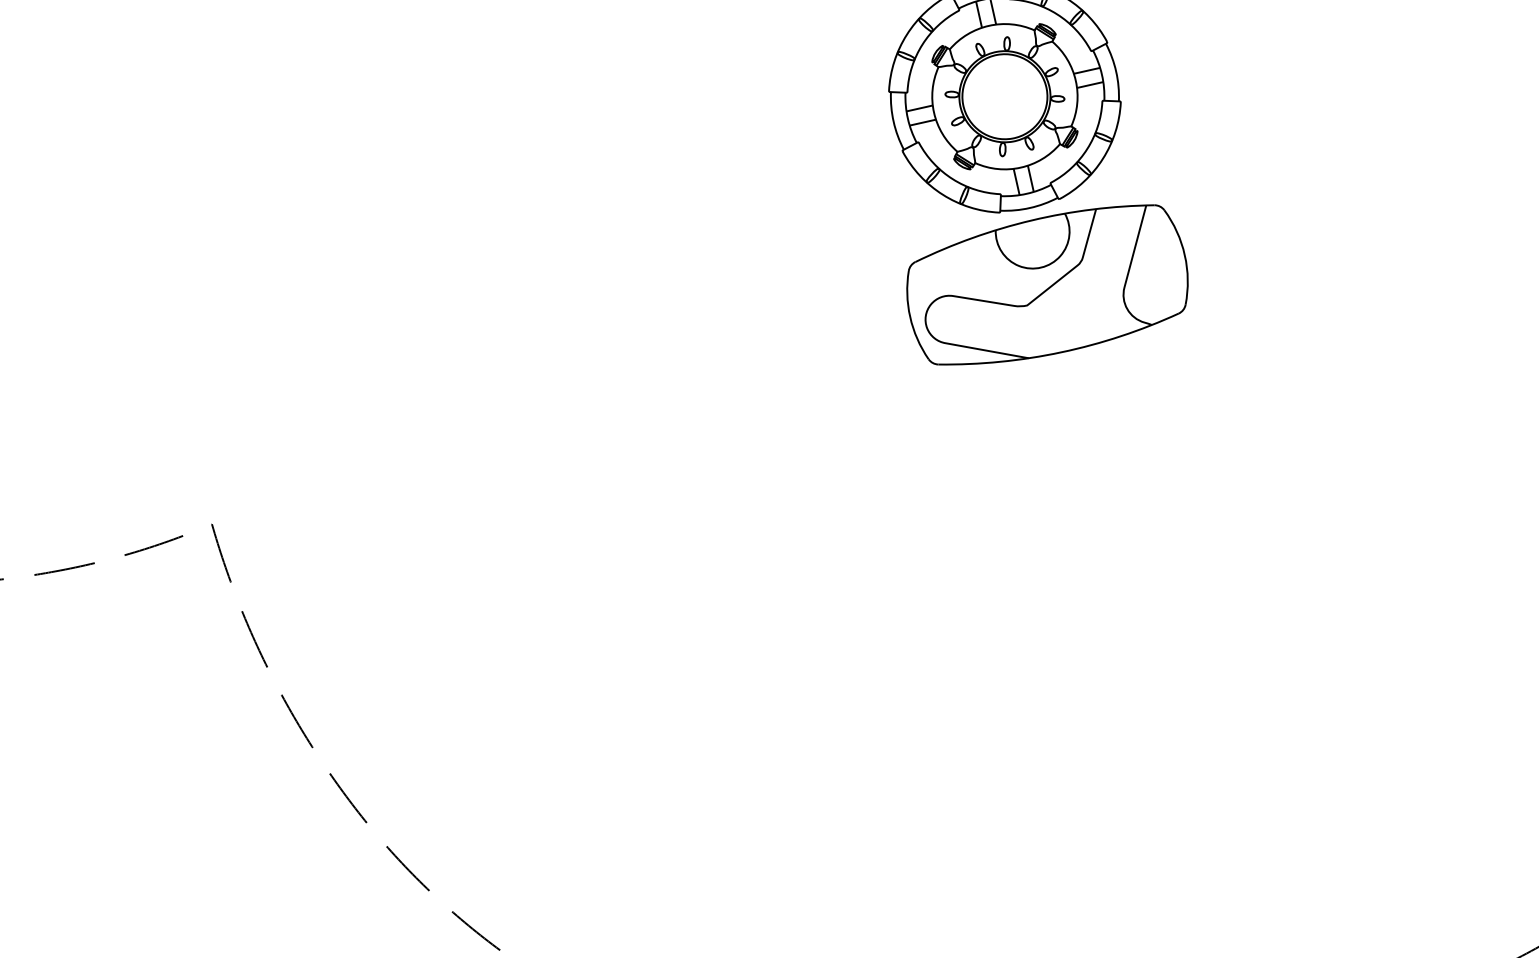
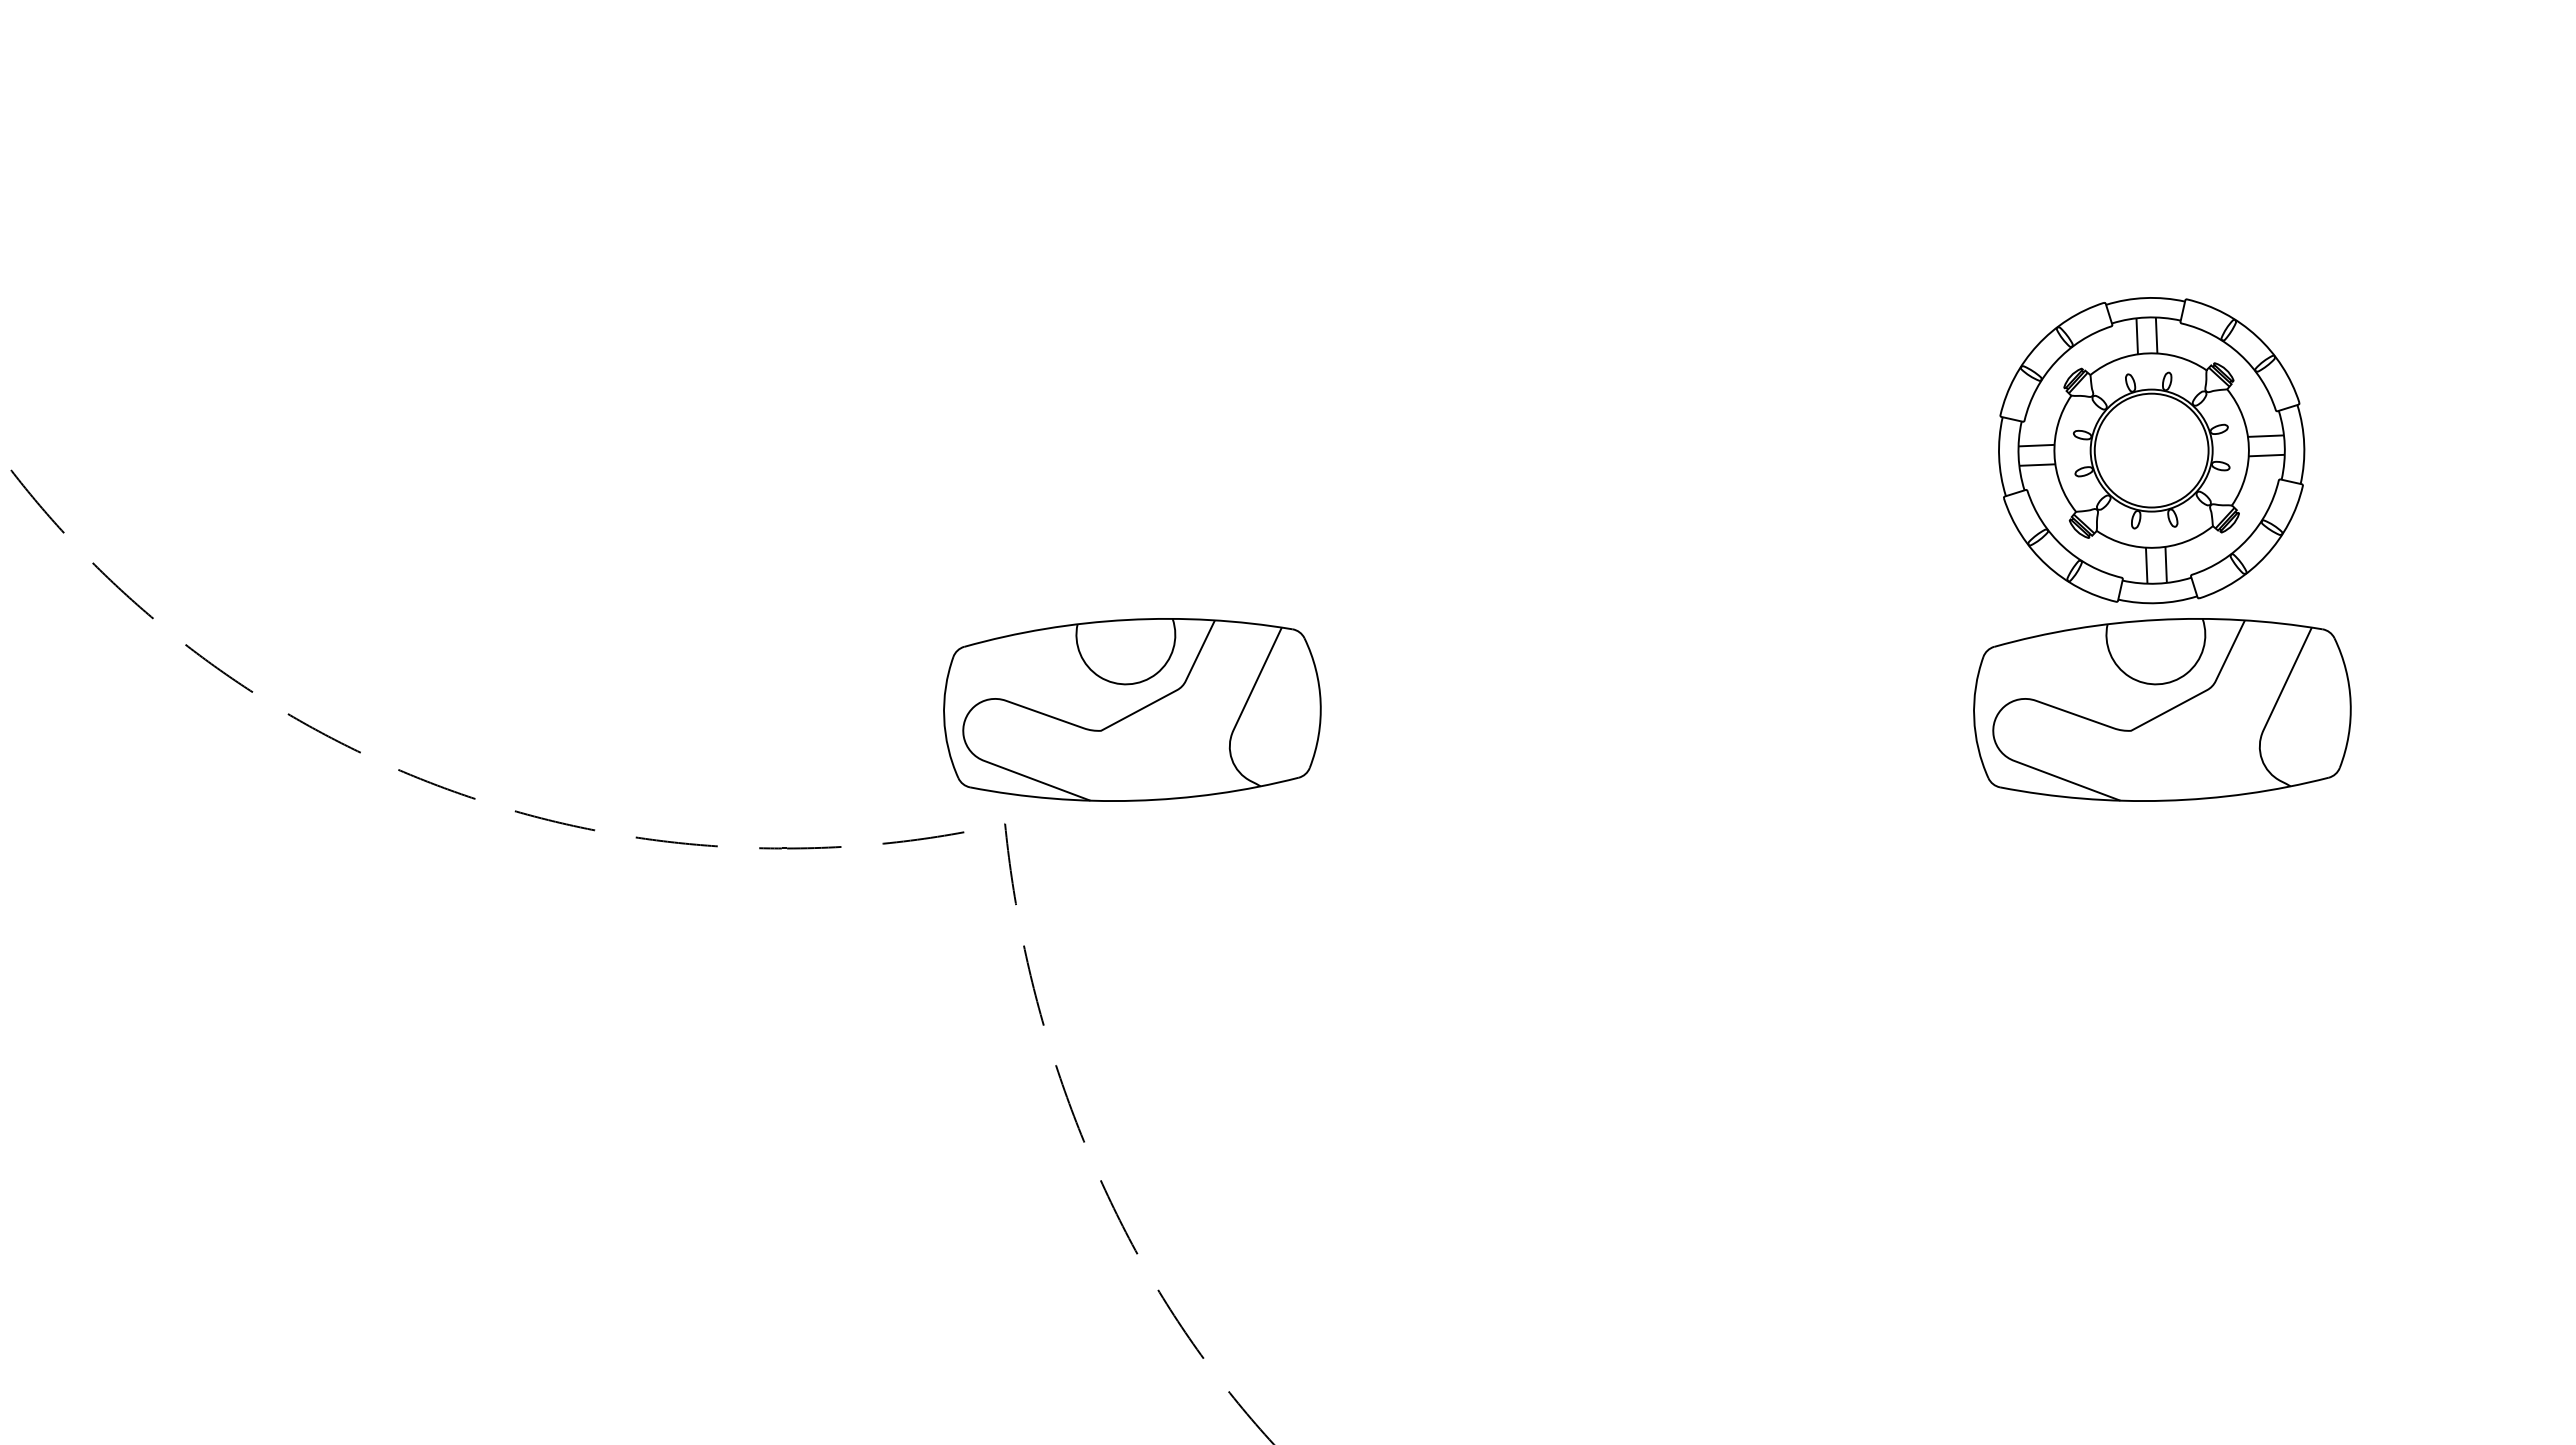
part: (290, 423) -> (1132, 709), added

